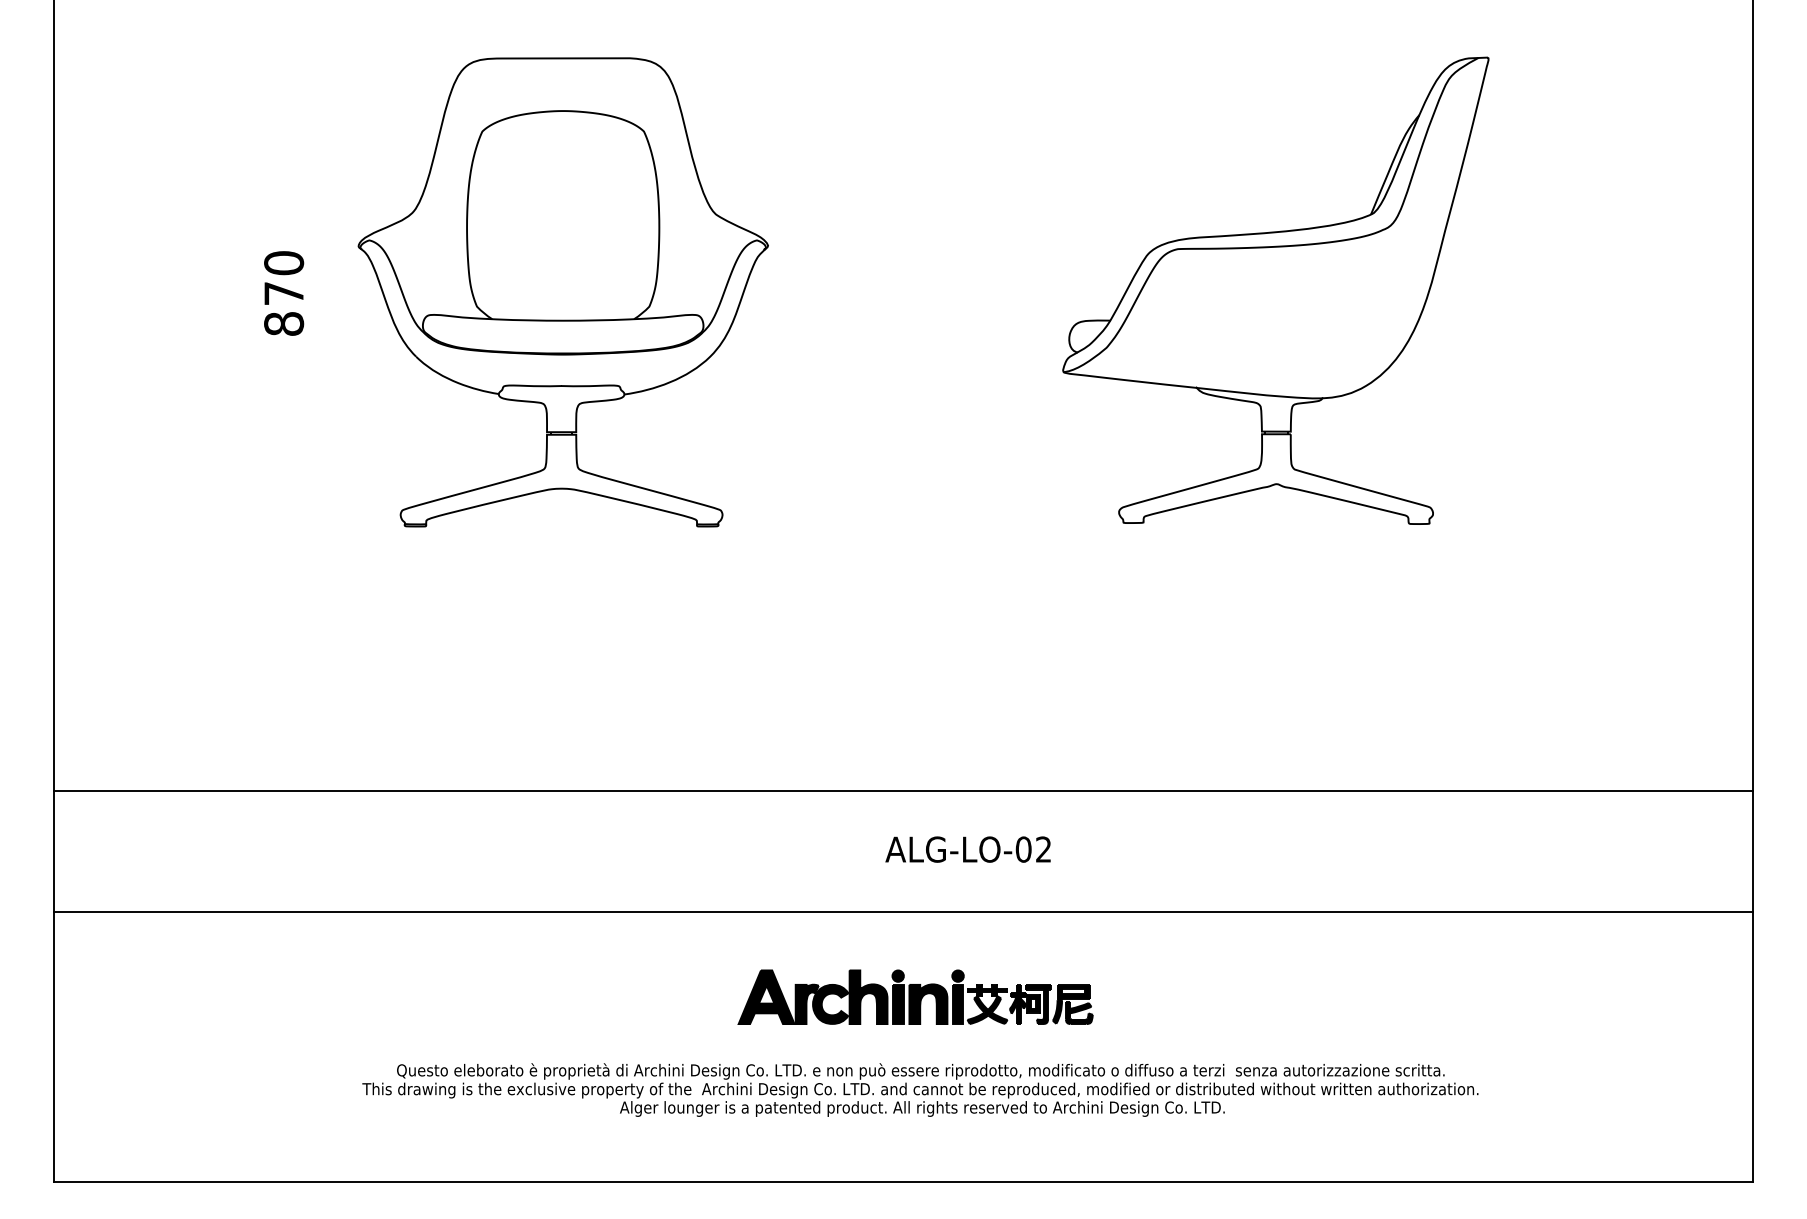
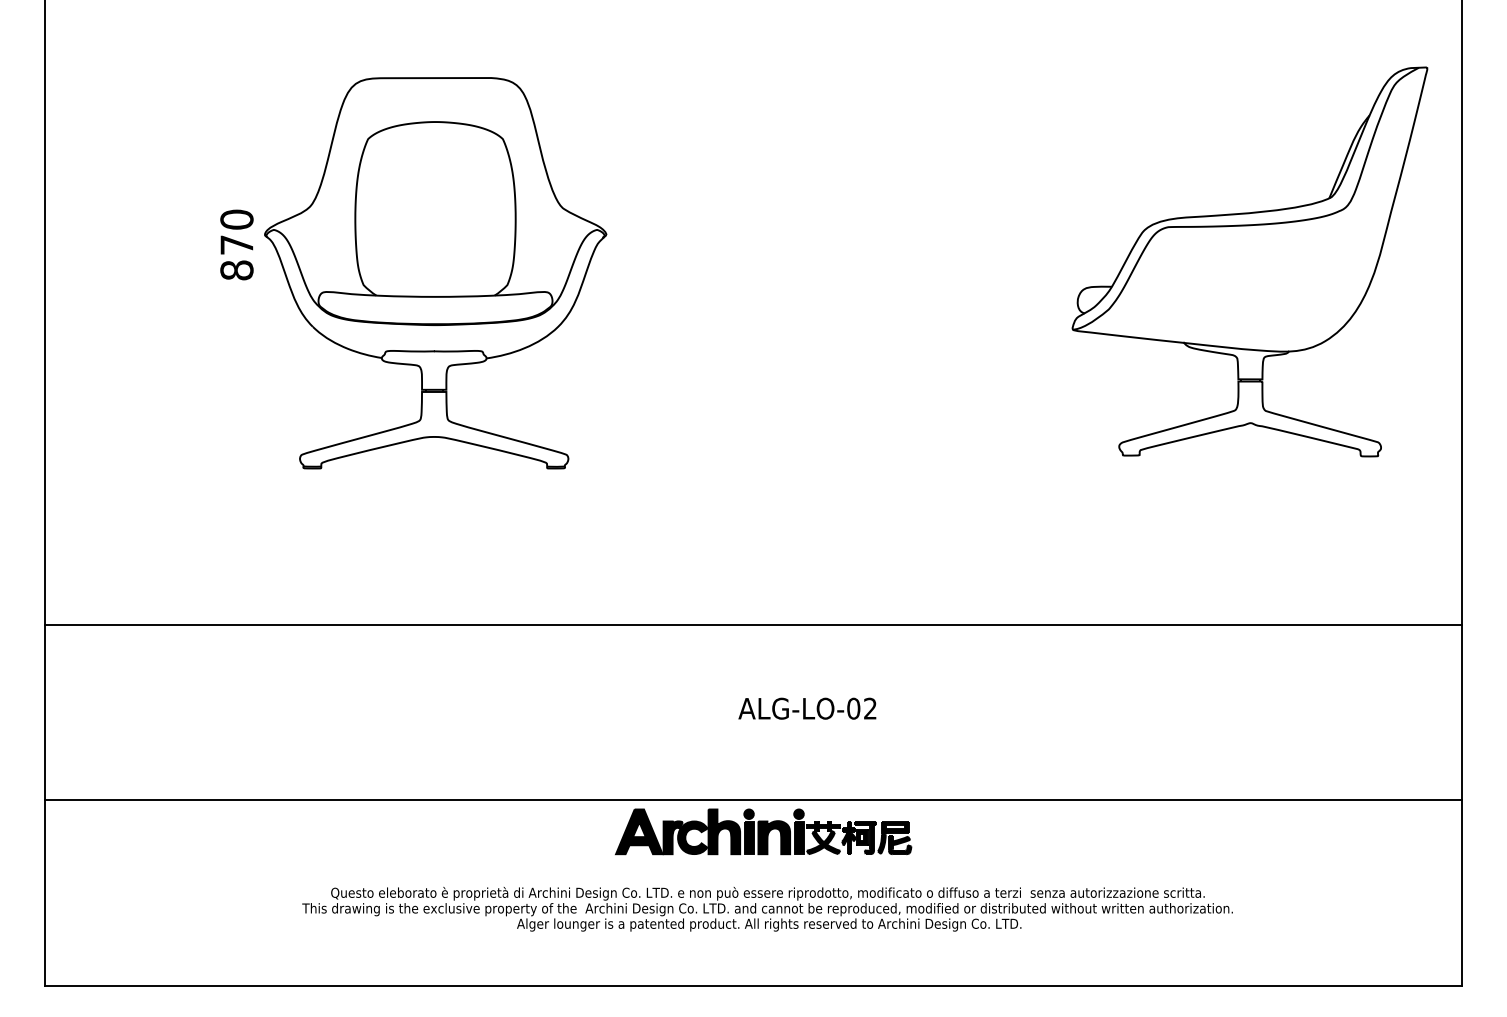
part: (1275, 290) -> (1249, 261), moved
part: (562, 292) -> (434, 273), moved
line: (903, 790) -> (753, 624), moved
line: (903, 911) -> (753, 799), moved

